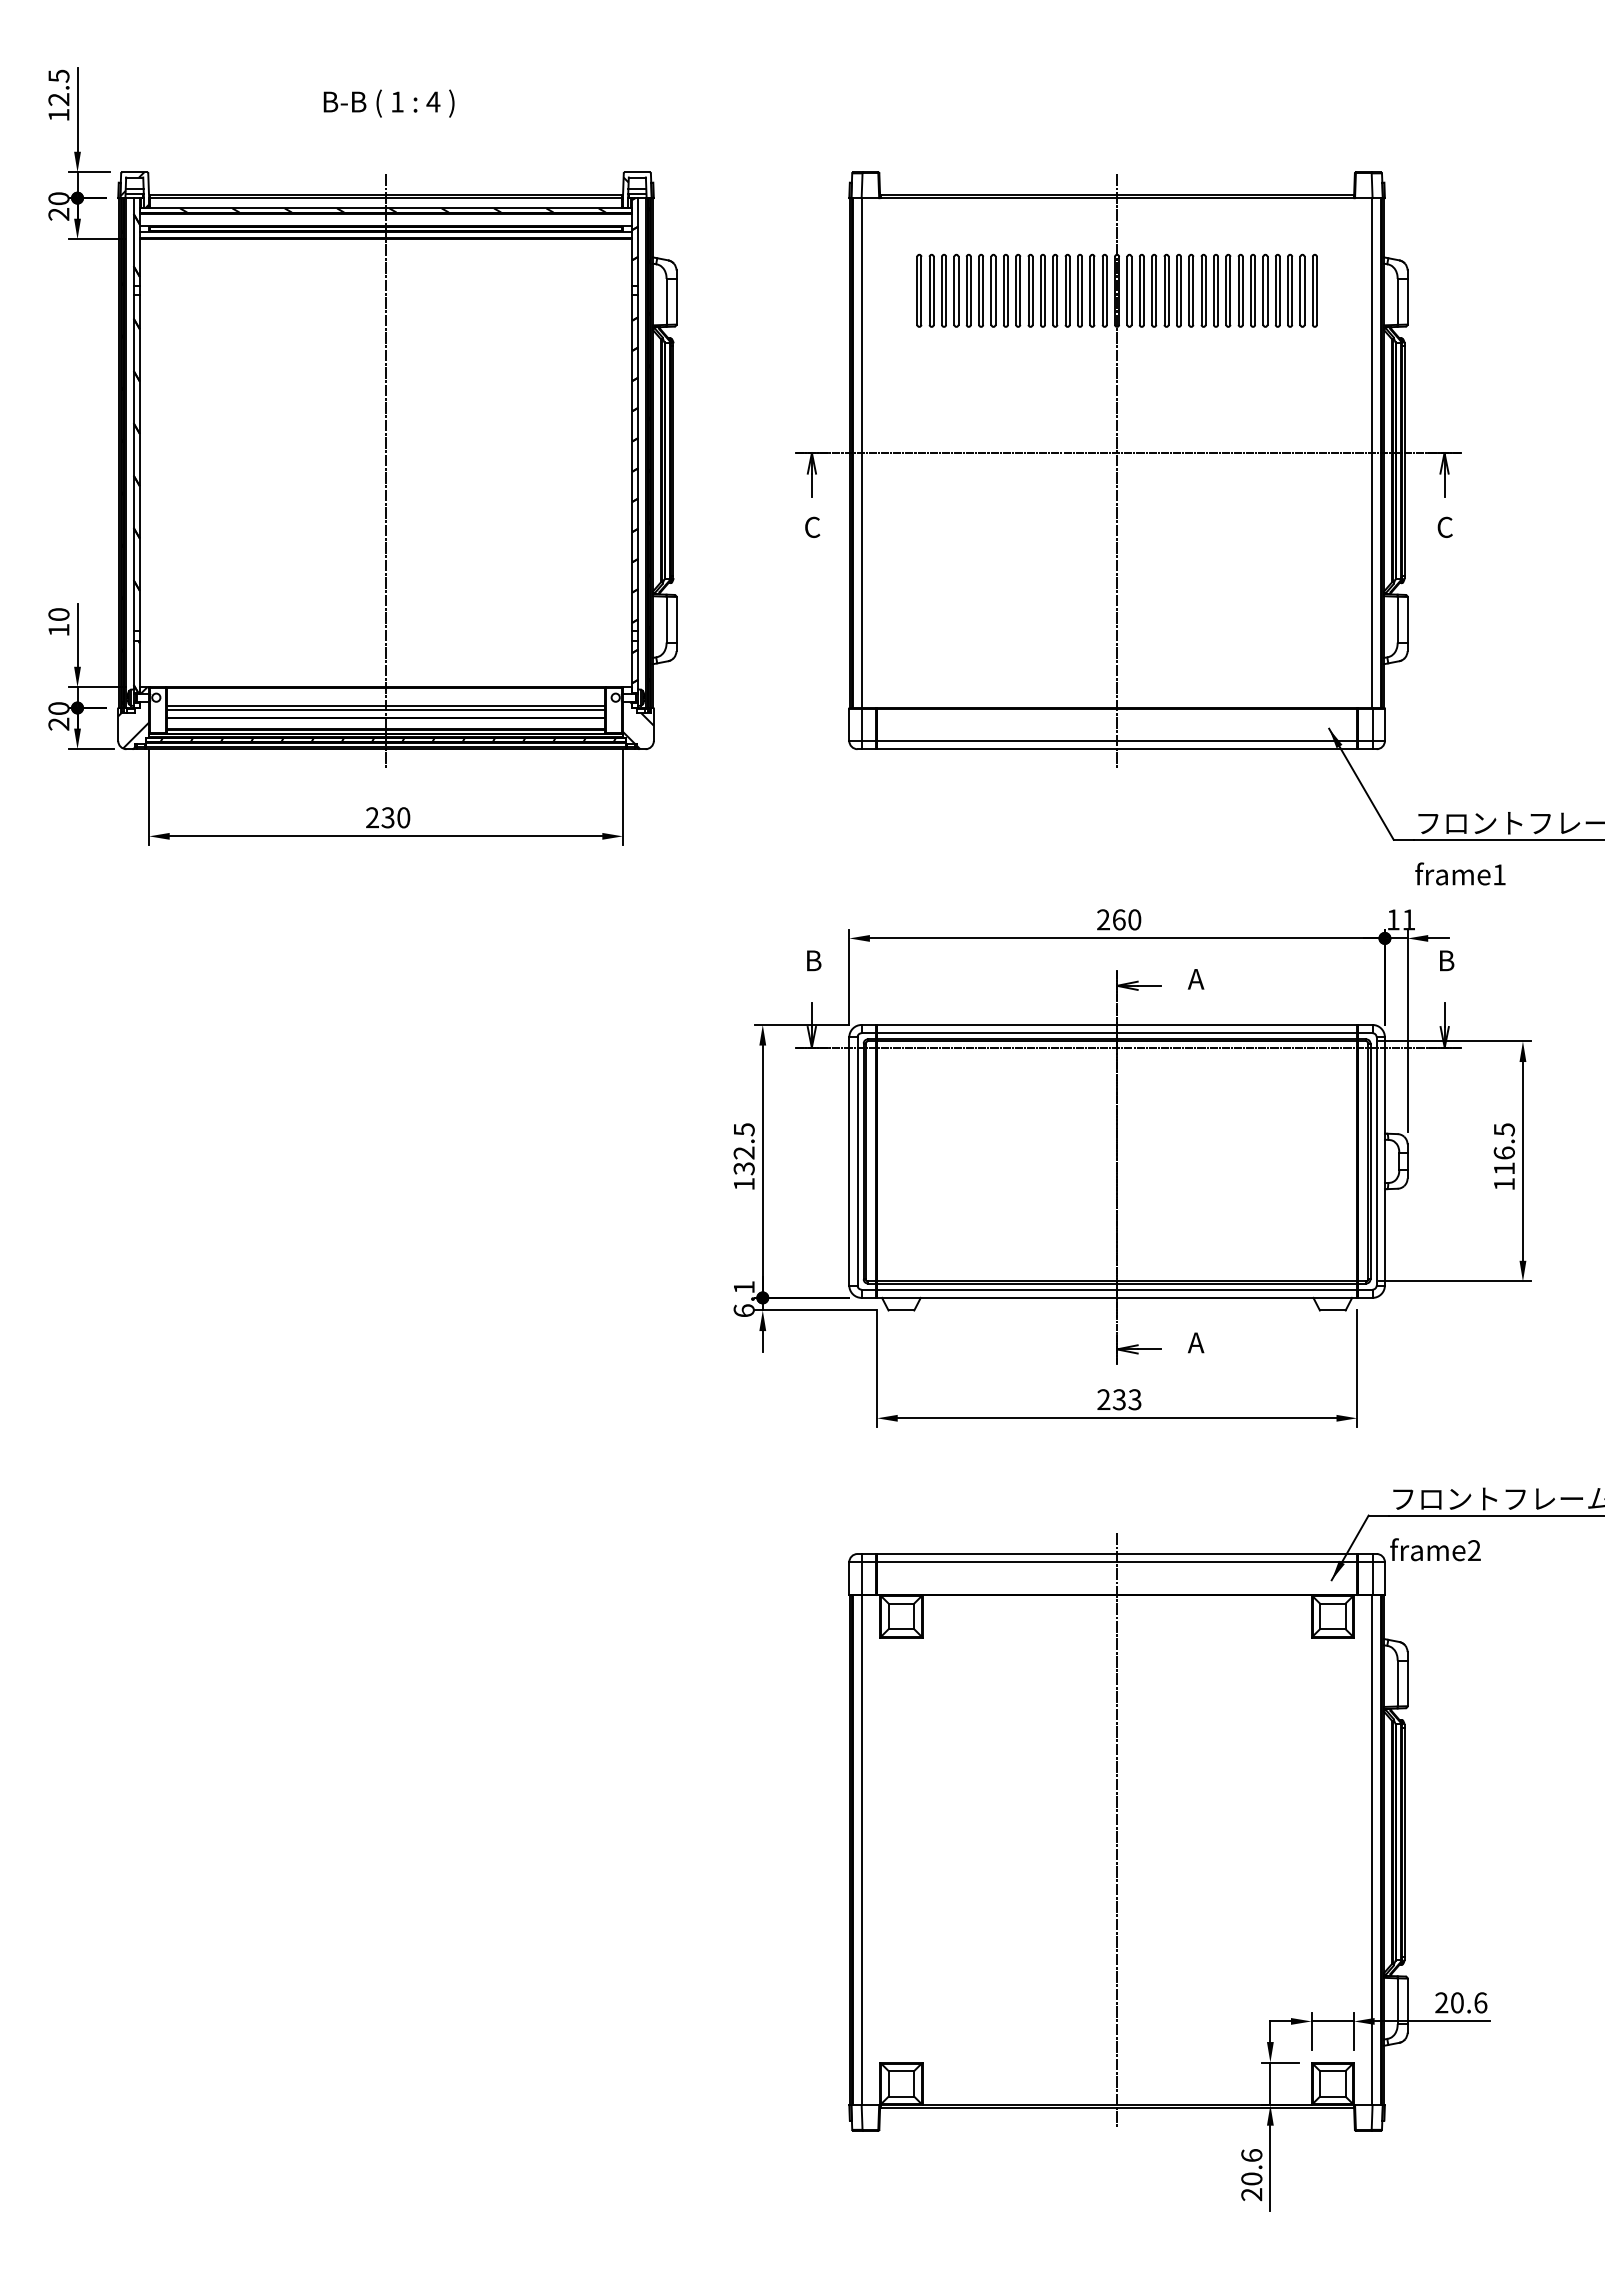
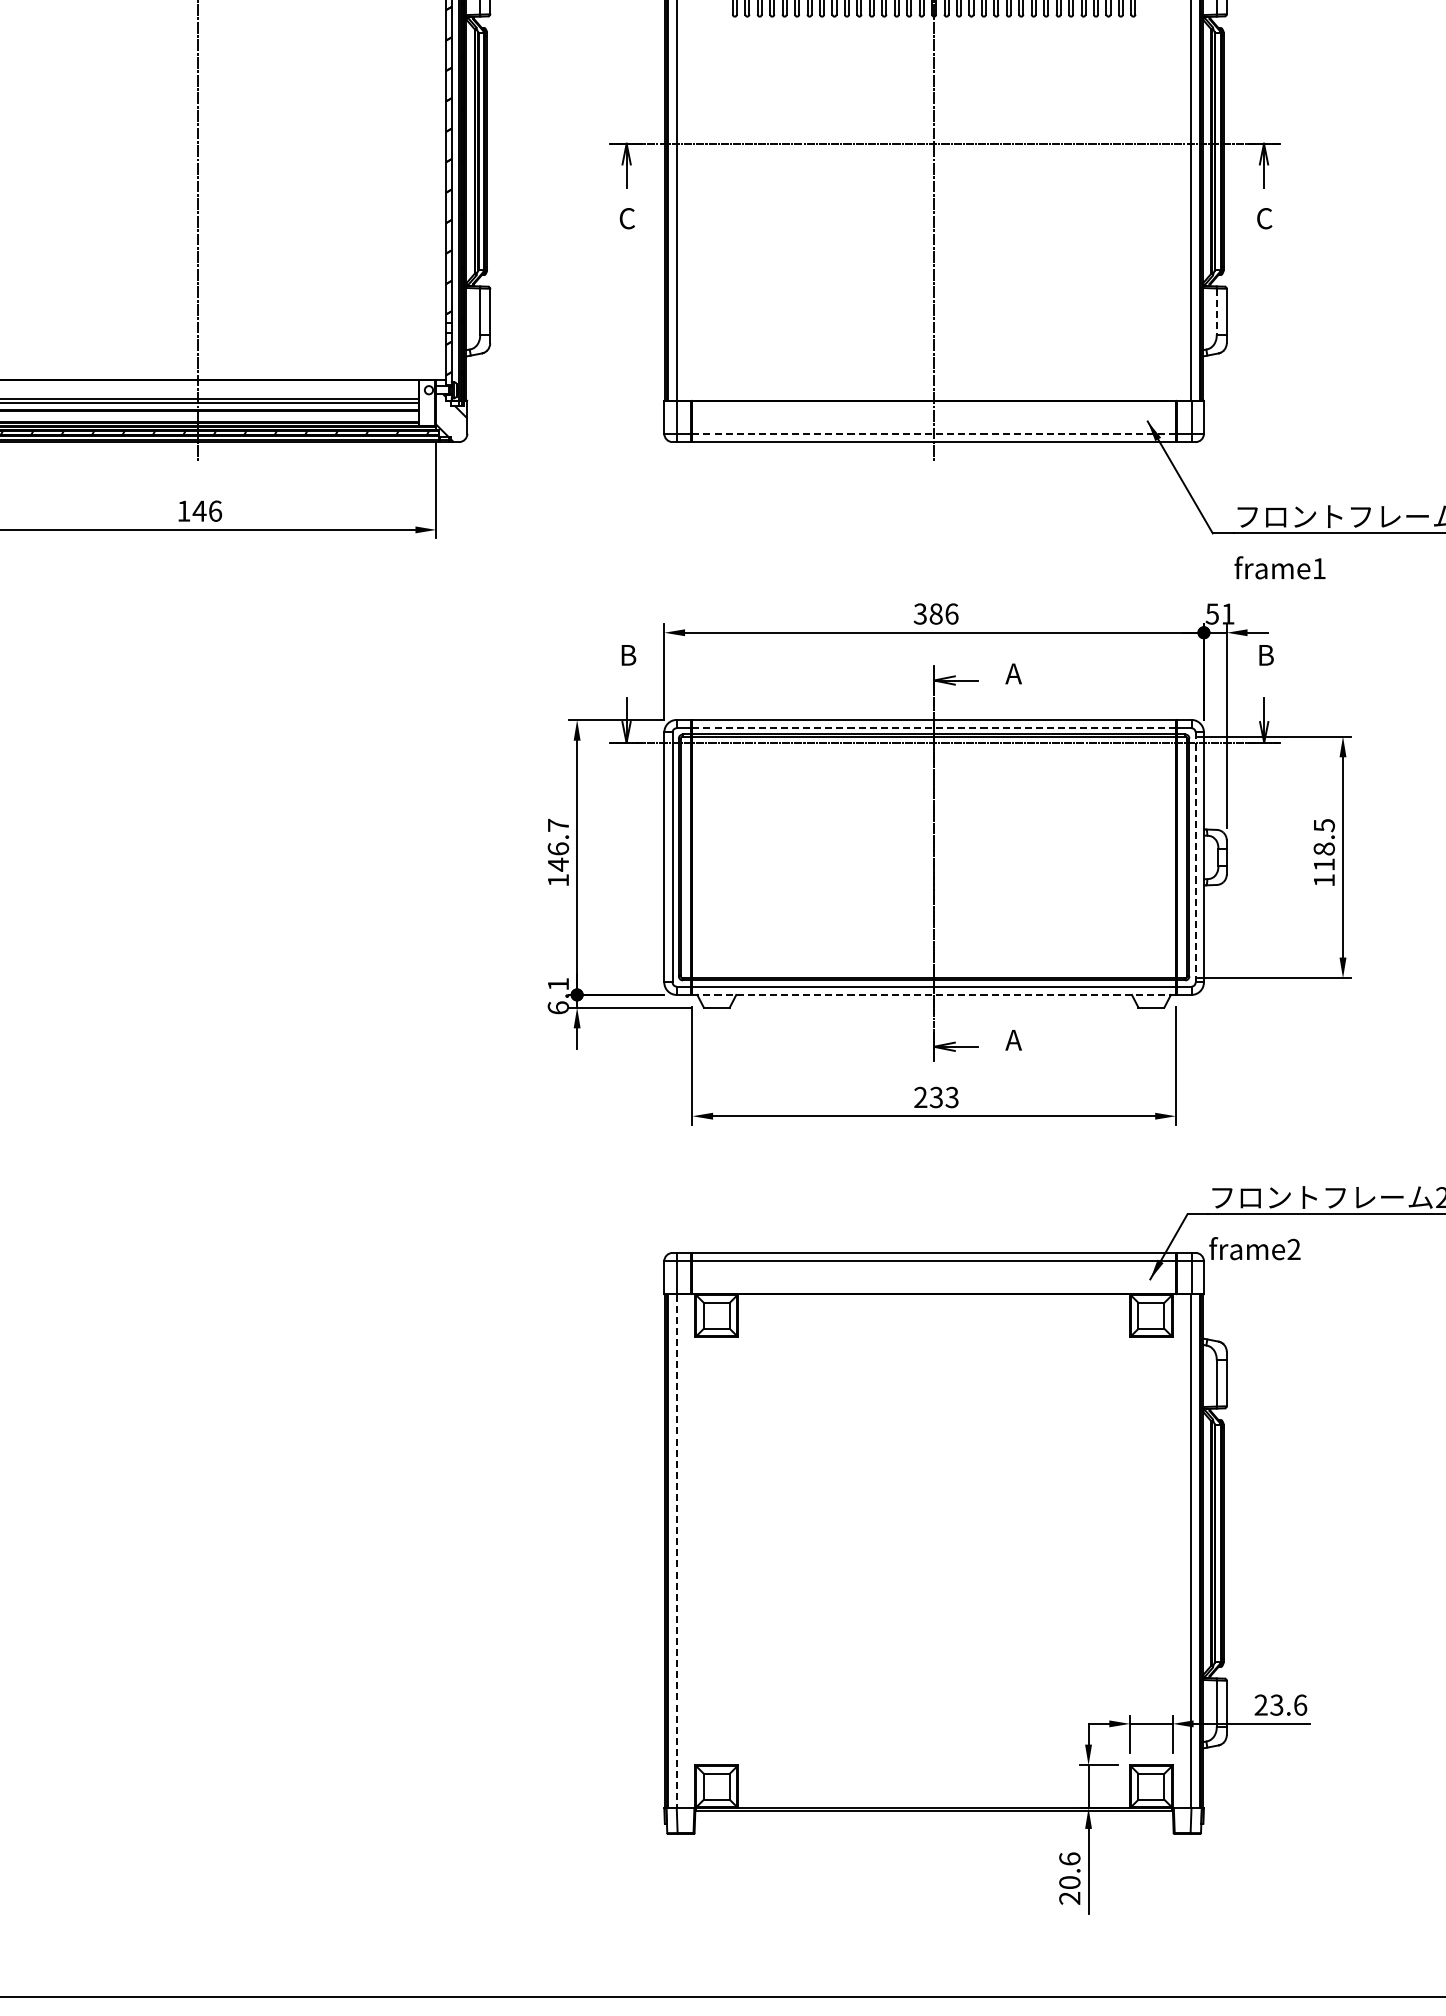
line: (1397, 619) -> (1216, 311), solid -> dashed
line: (1117, 740) -> (934, 433), solid -> dashed
text: (388, 817) -> (200, 510), 230 -> 146
text: (1118, 919) -> (935, 613), 260 -> 386
text: (1392, 919) -> (1211, 613), 11 -> 51
line: (1117, 1033) -> (934, 728), solid -> dashed
text: (743, 1149) -> (557, 845), 132.5 -> 146.7
text: (1503, 1152) -> (1323, 848), 116.5 -> 118.5
line: (1376, 1161) -> (1195, 857), solid -> dashed
line: (1117, 1297) -> (934, 994), solid -> dashed
line: (1117, 1830) -> (934, 1531), removed
line: (862, 1850) -> (677, 1551), solid -> dashed
text: (1456, 2002) -> (1276, 1704), 20.6 -> 23.6

